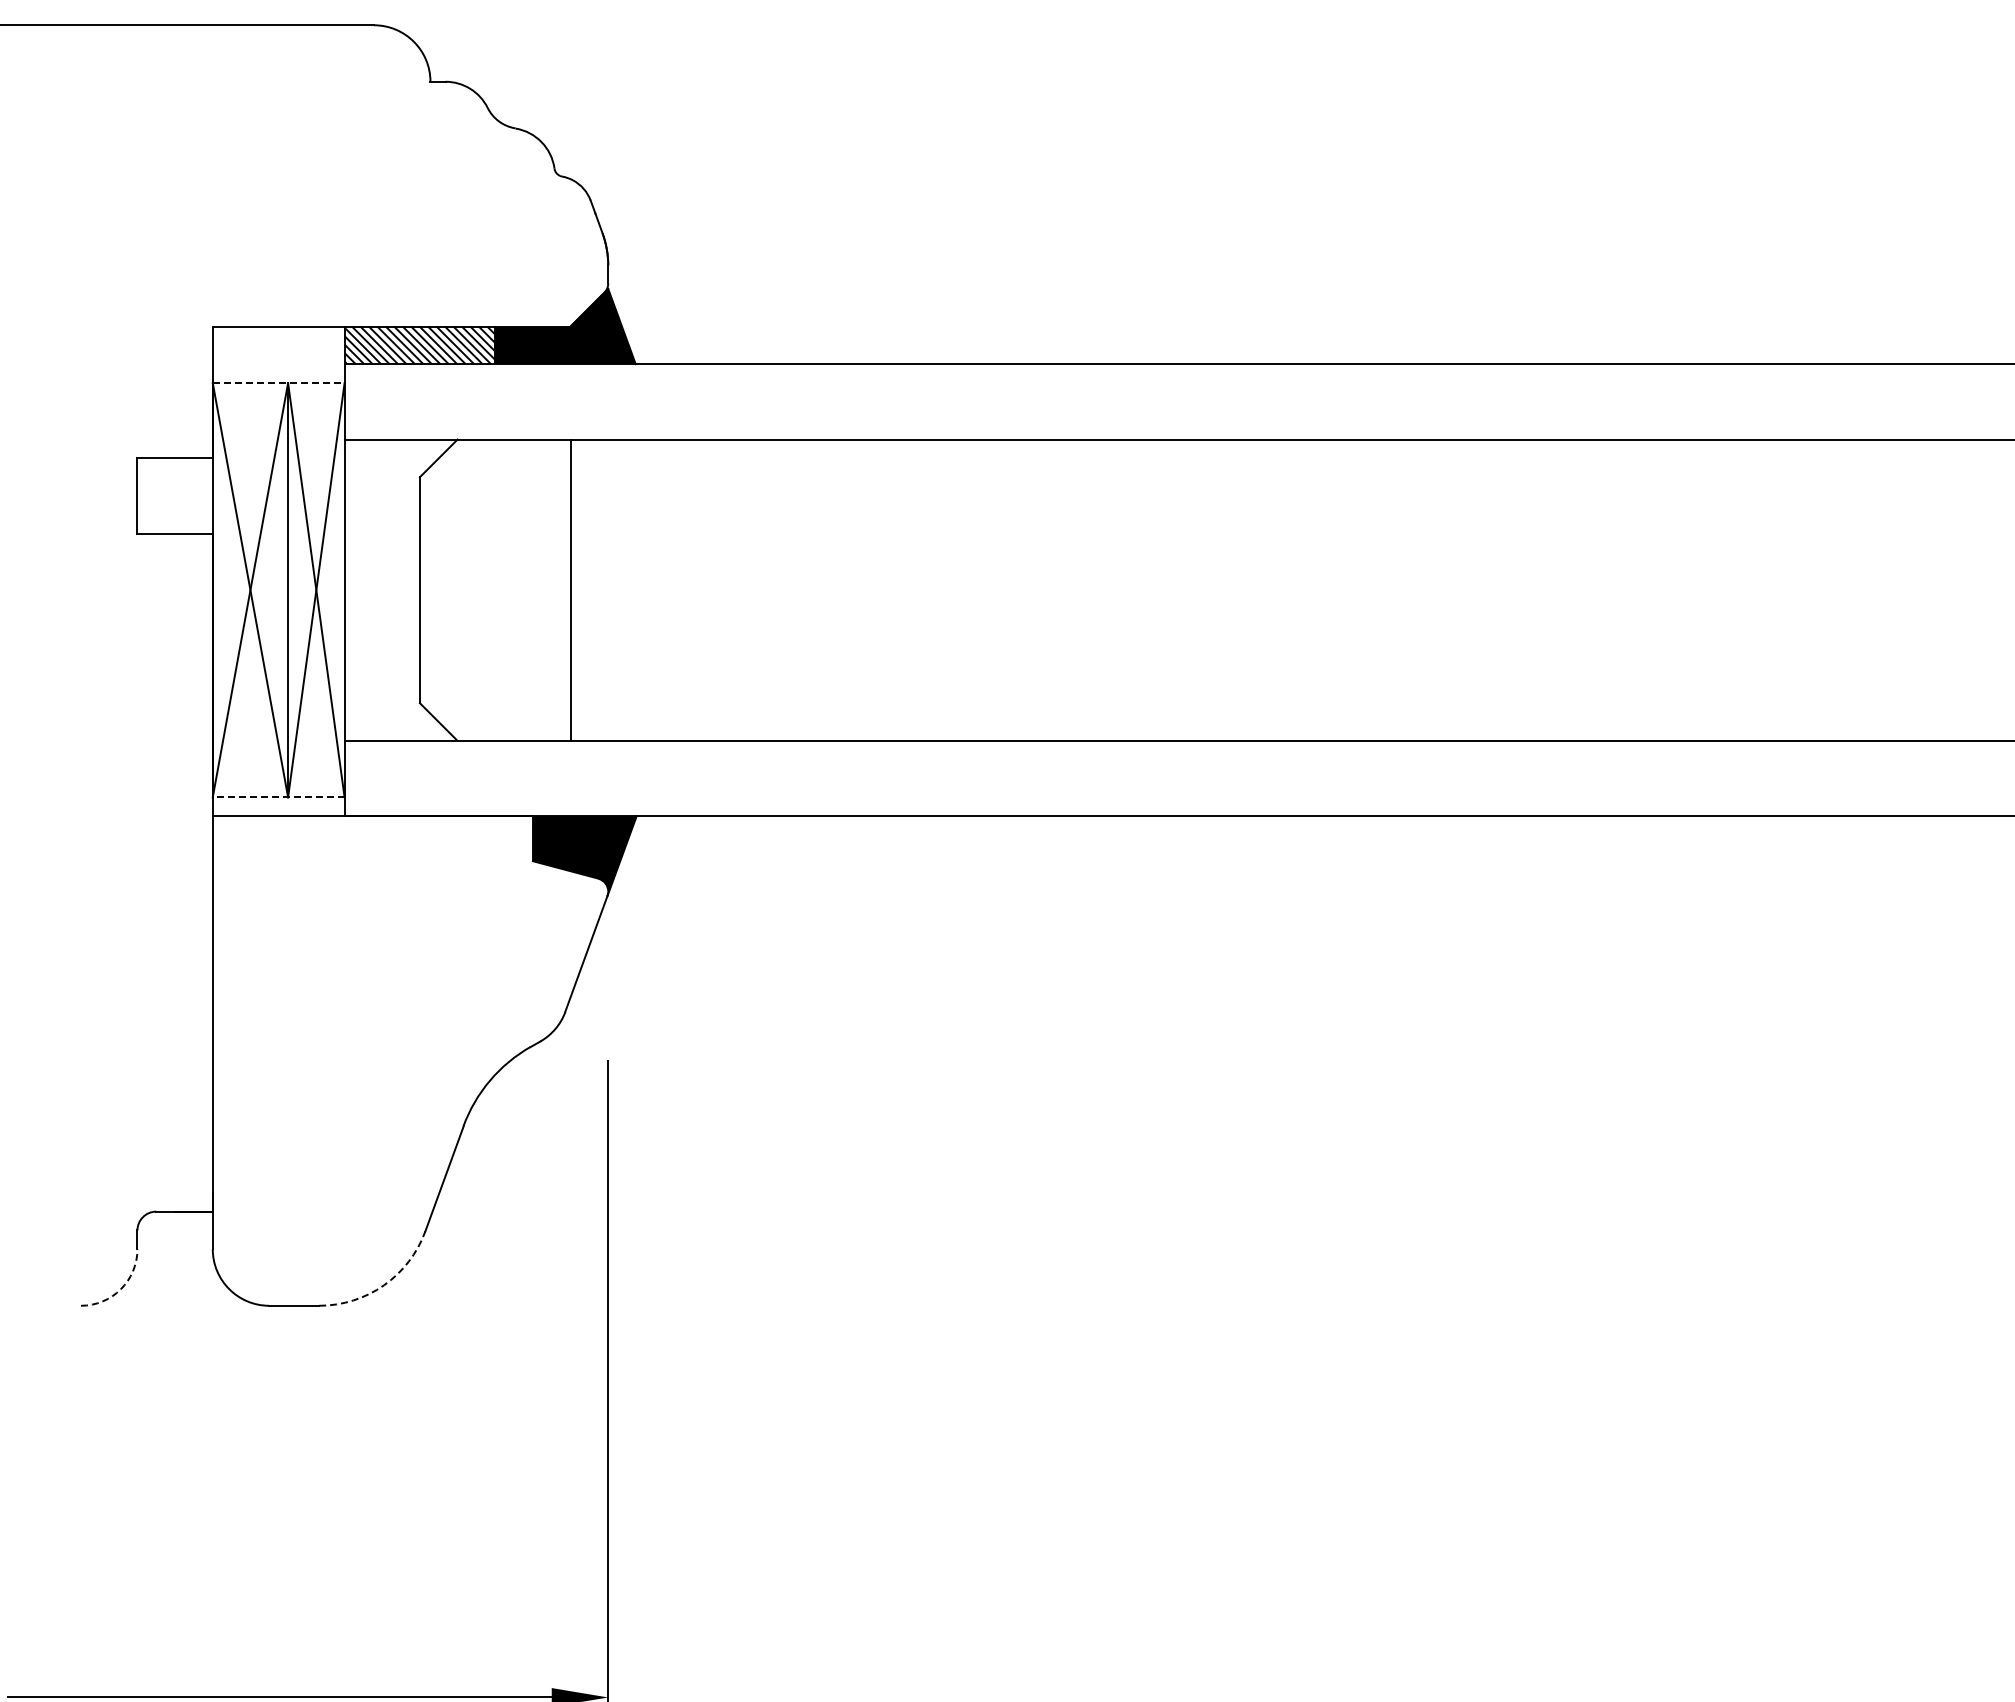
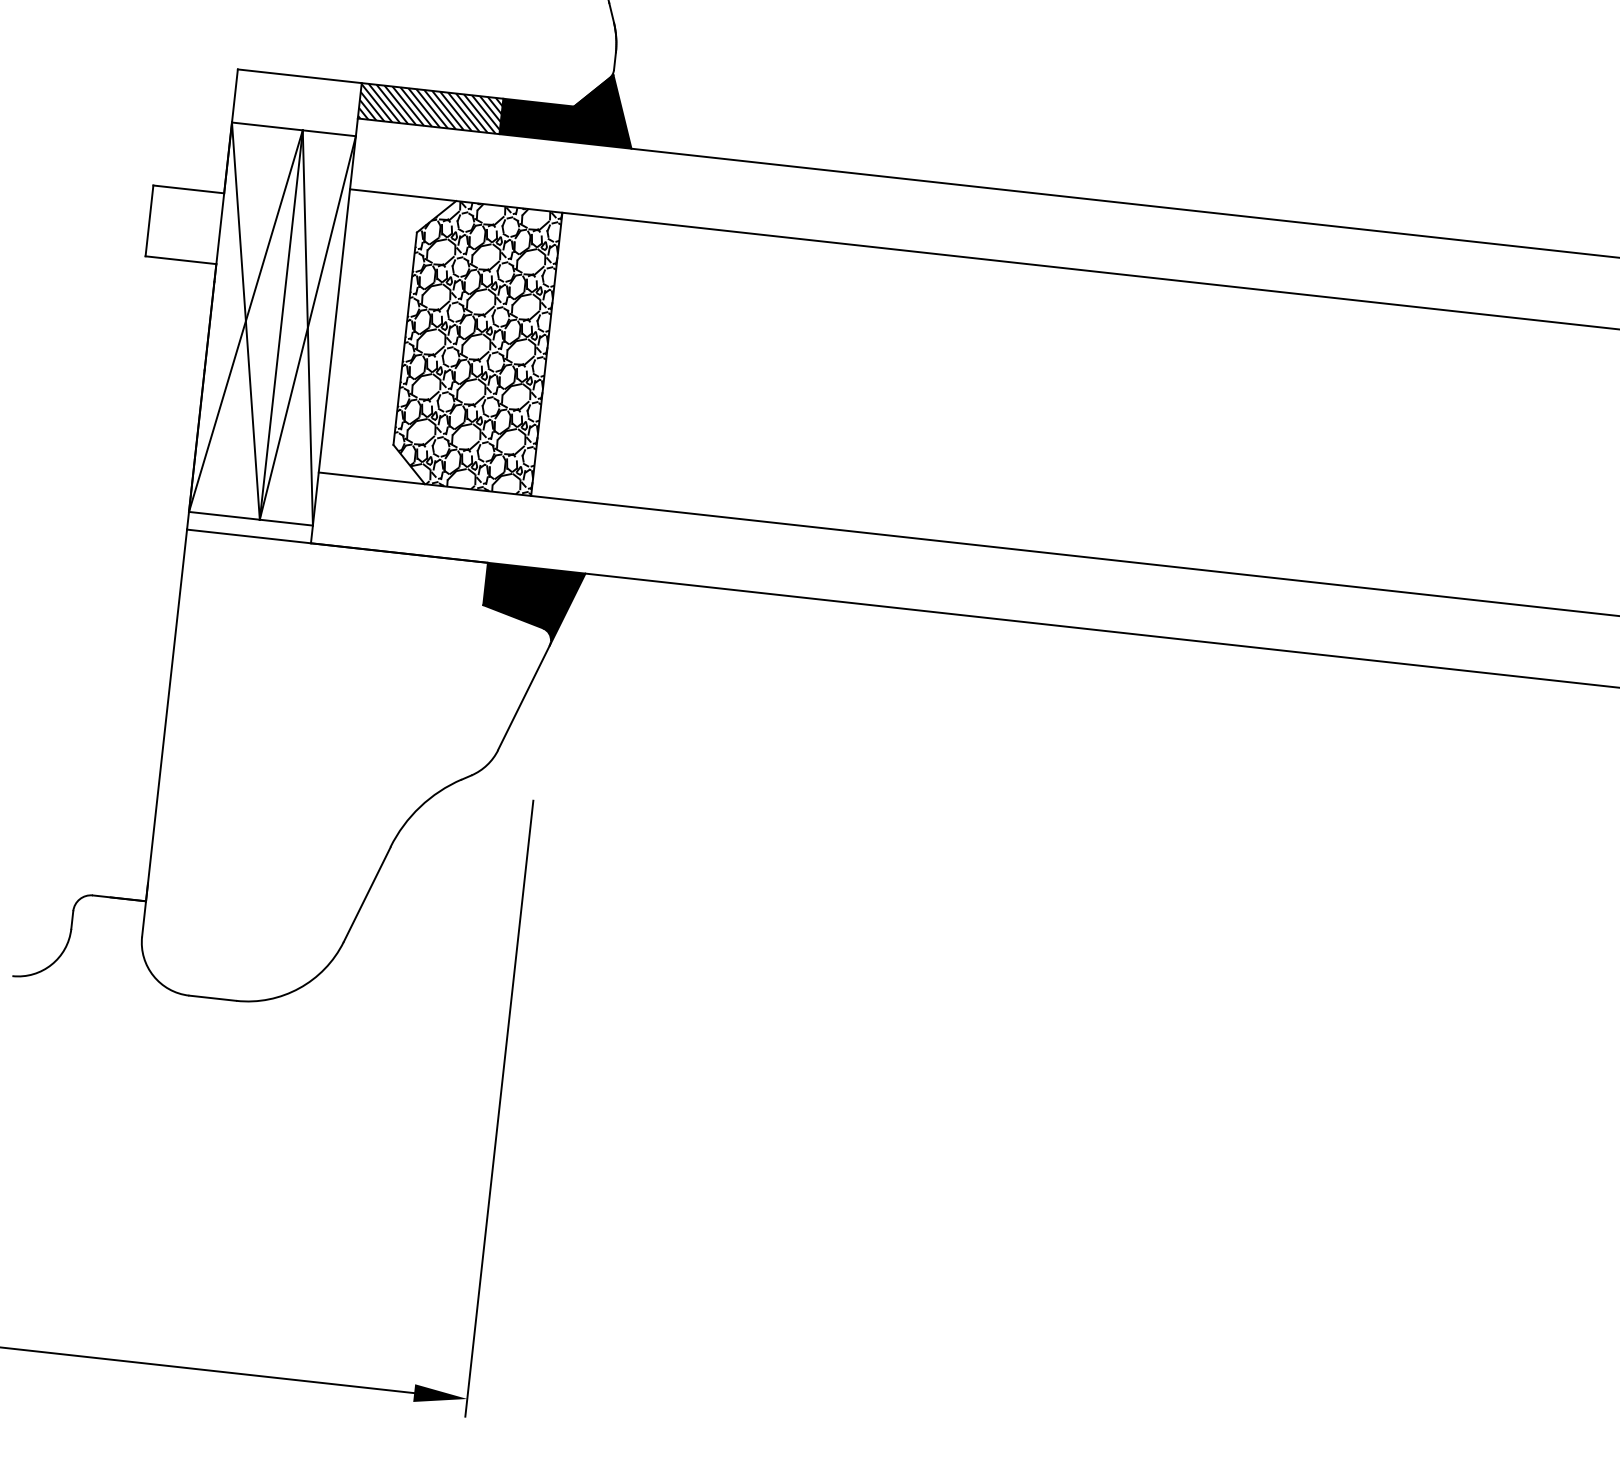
line: (278, 383) -> (293, 129), dashed -> solid
hatch: (494, 589) -> (475, 345), added
line: (278, 797) -> (250, 518), dashed -> solid
arc: (383, 1285) -> (298, 988), dashed -> solid
arc: (120, 1289) -> (51, 964), dashed -> solid

